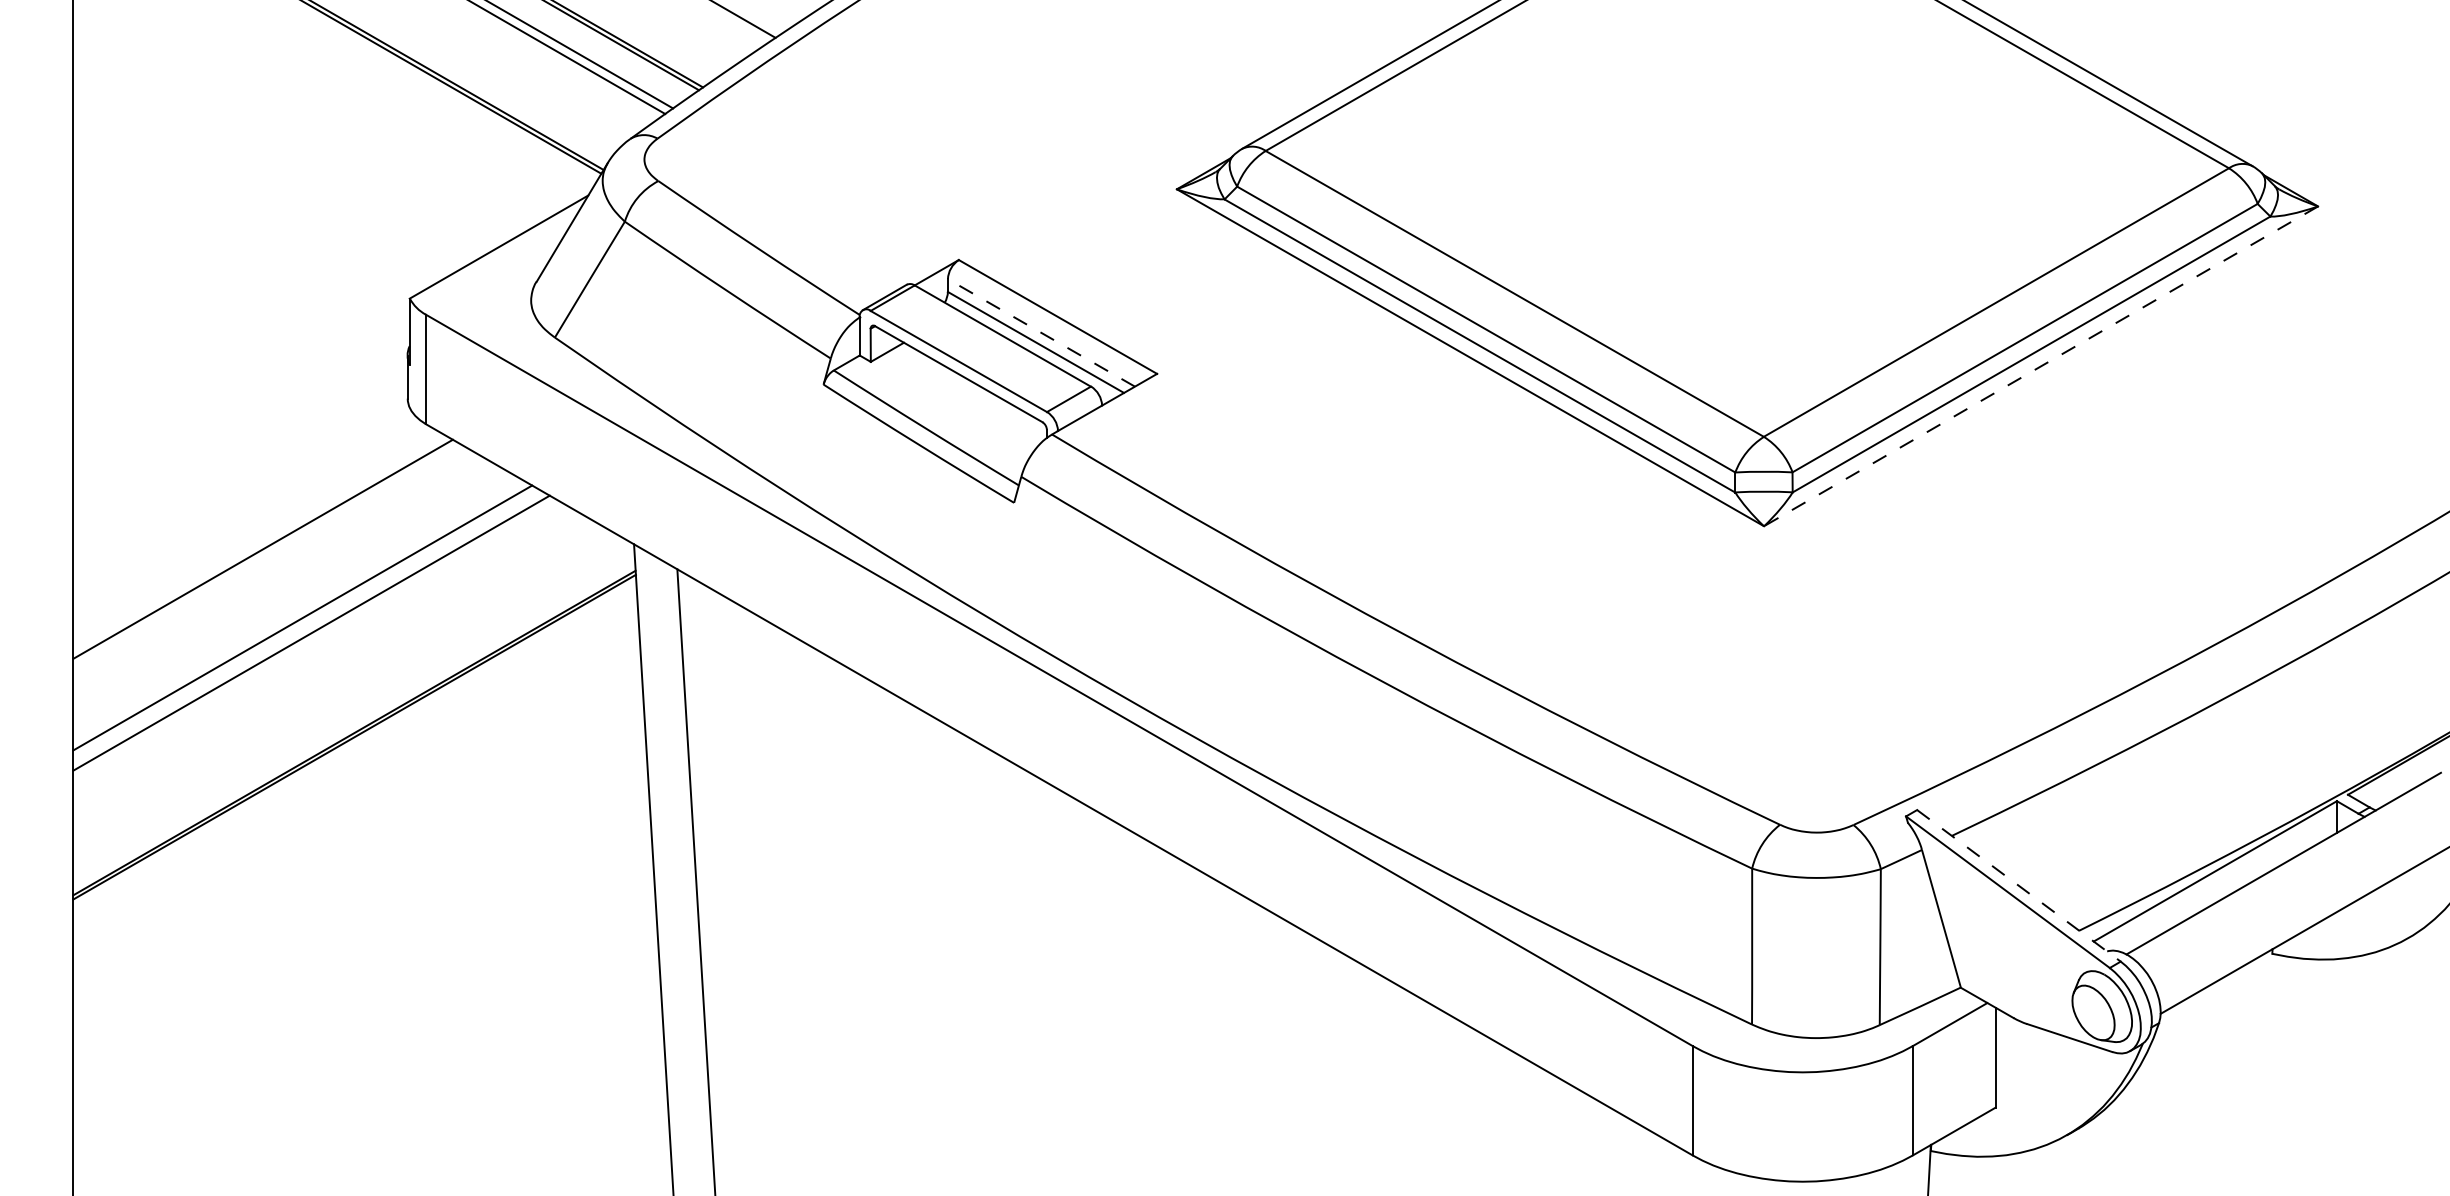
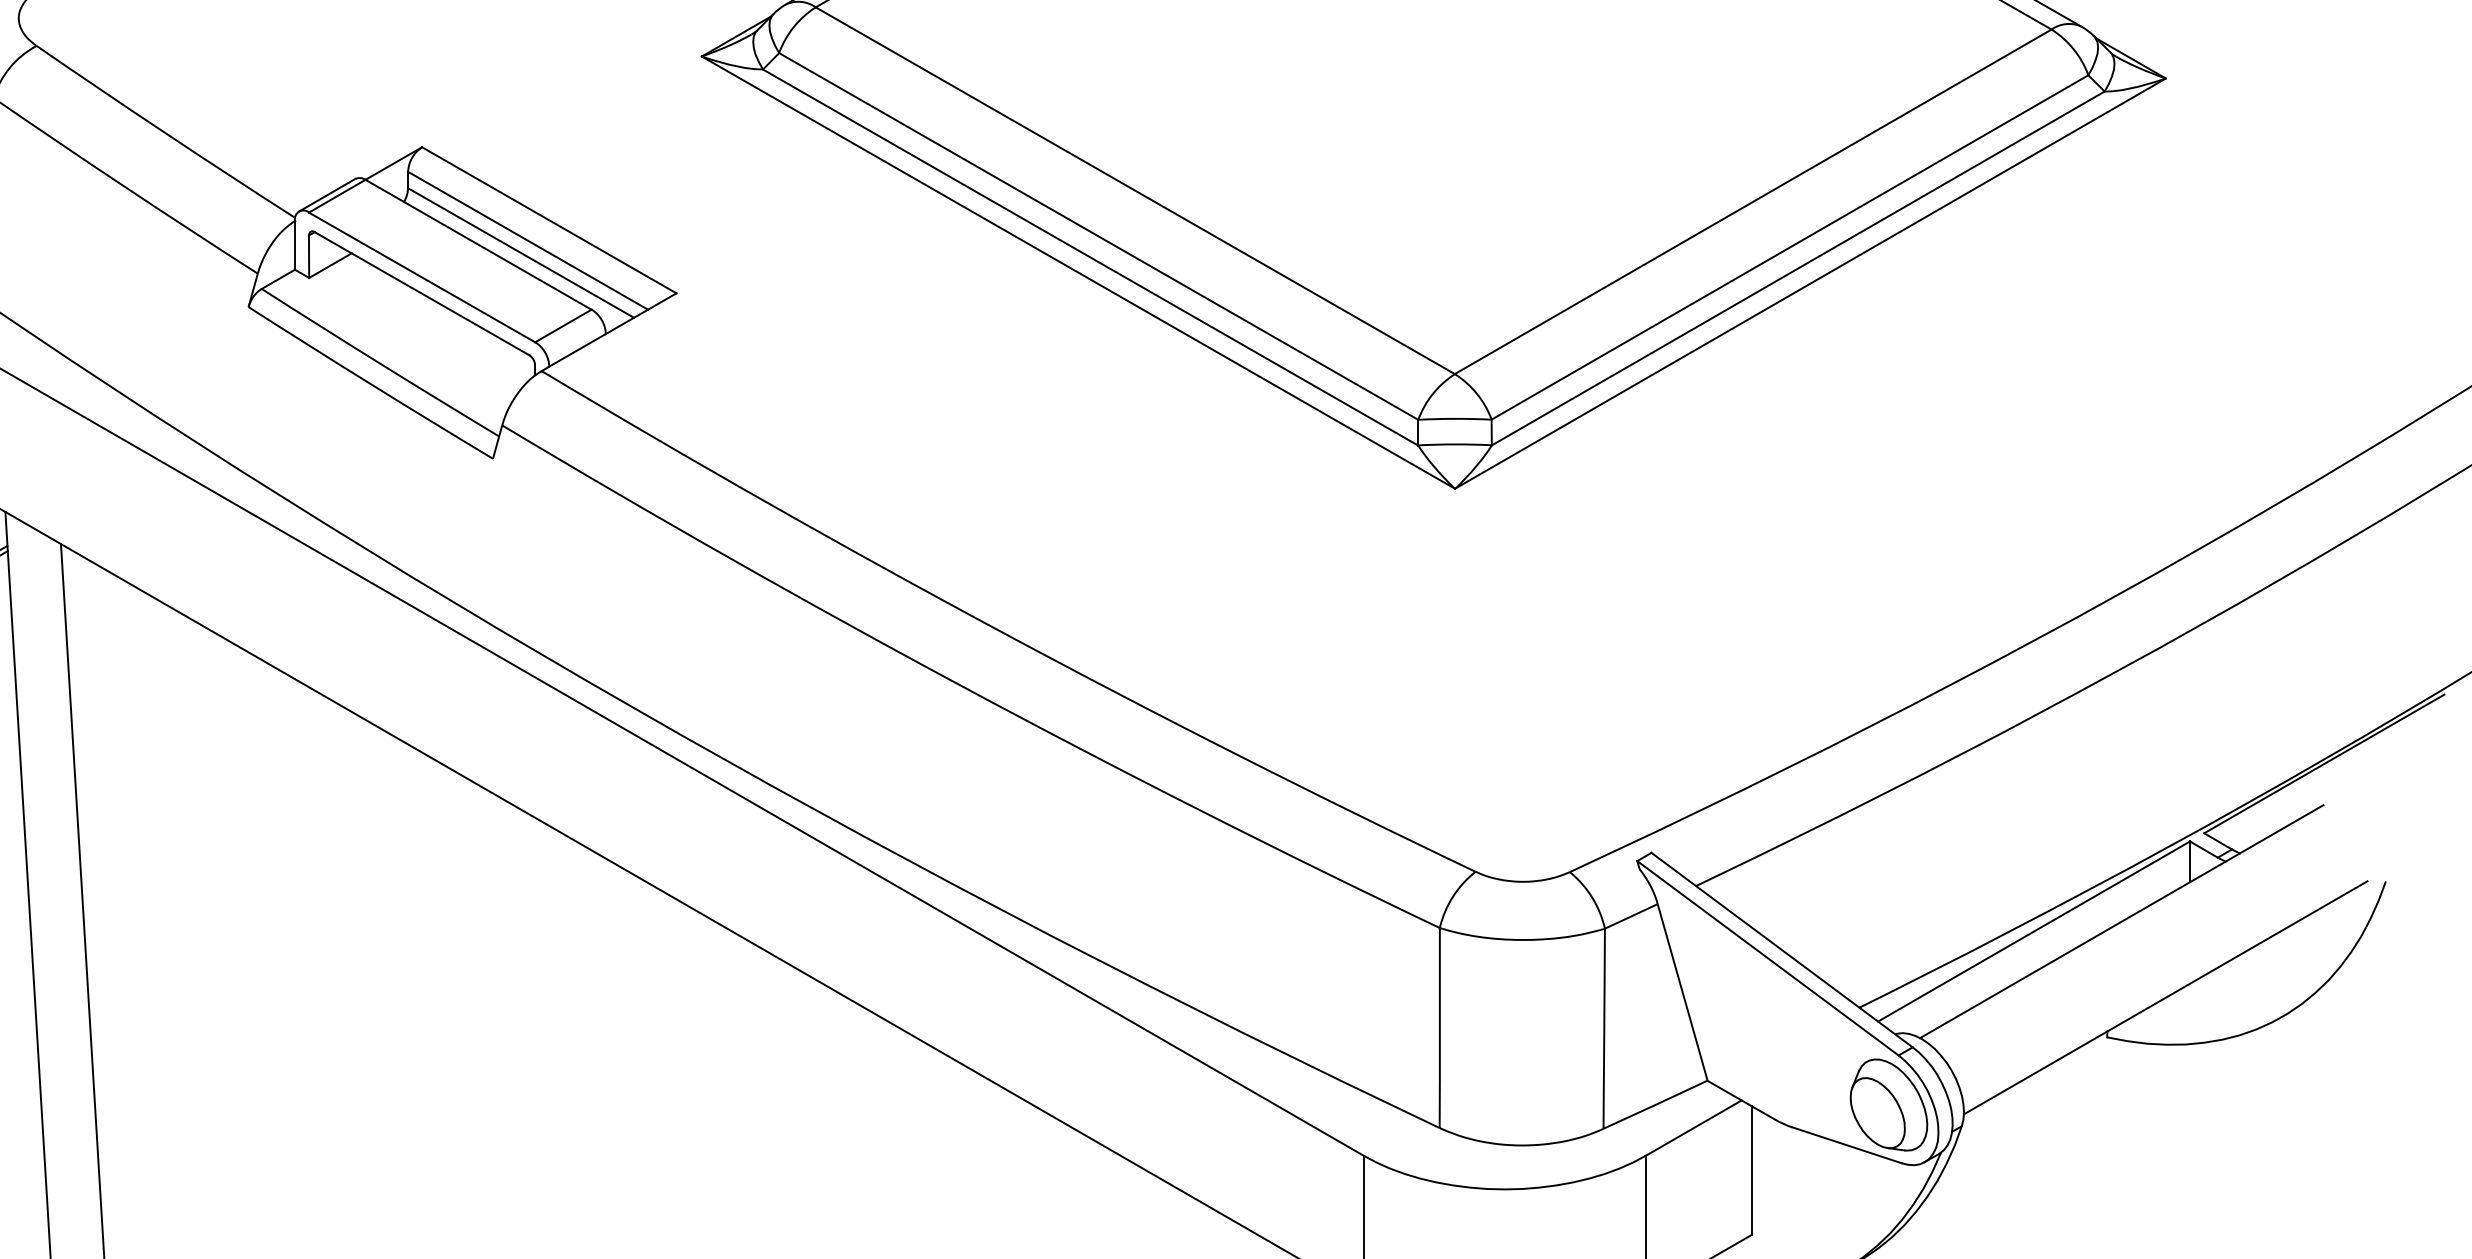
line: (1041, 332) -> (528, 240), dashed -> solid
line: (2041, 366) -> (1811, 283), dashed -> solid
line: (2018, 885) -> (1781, 949), dashed -> solid

